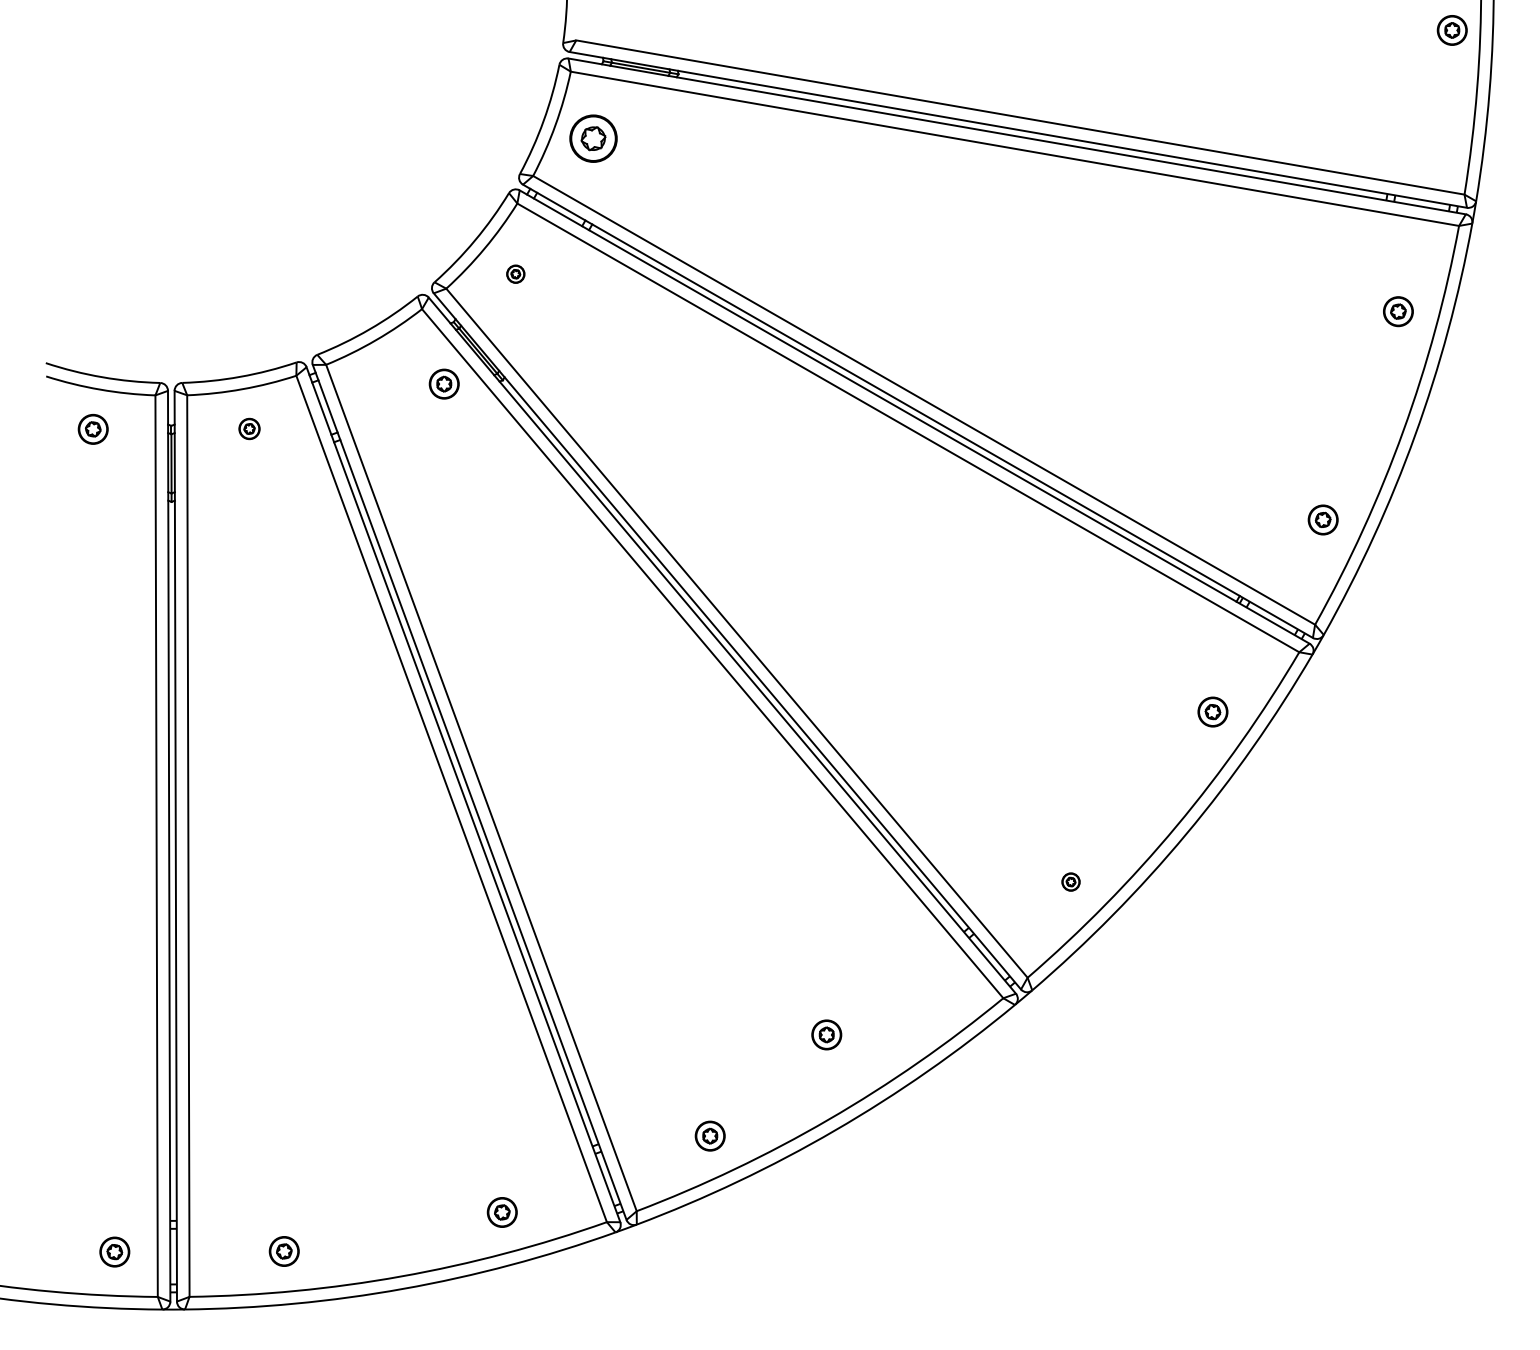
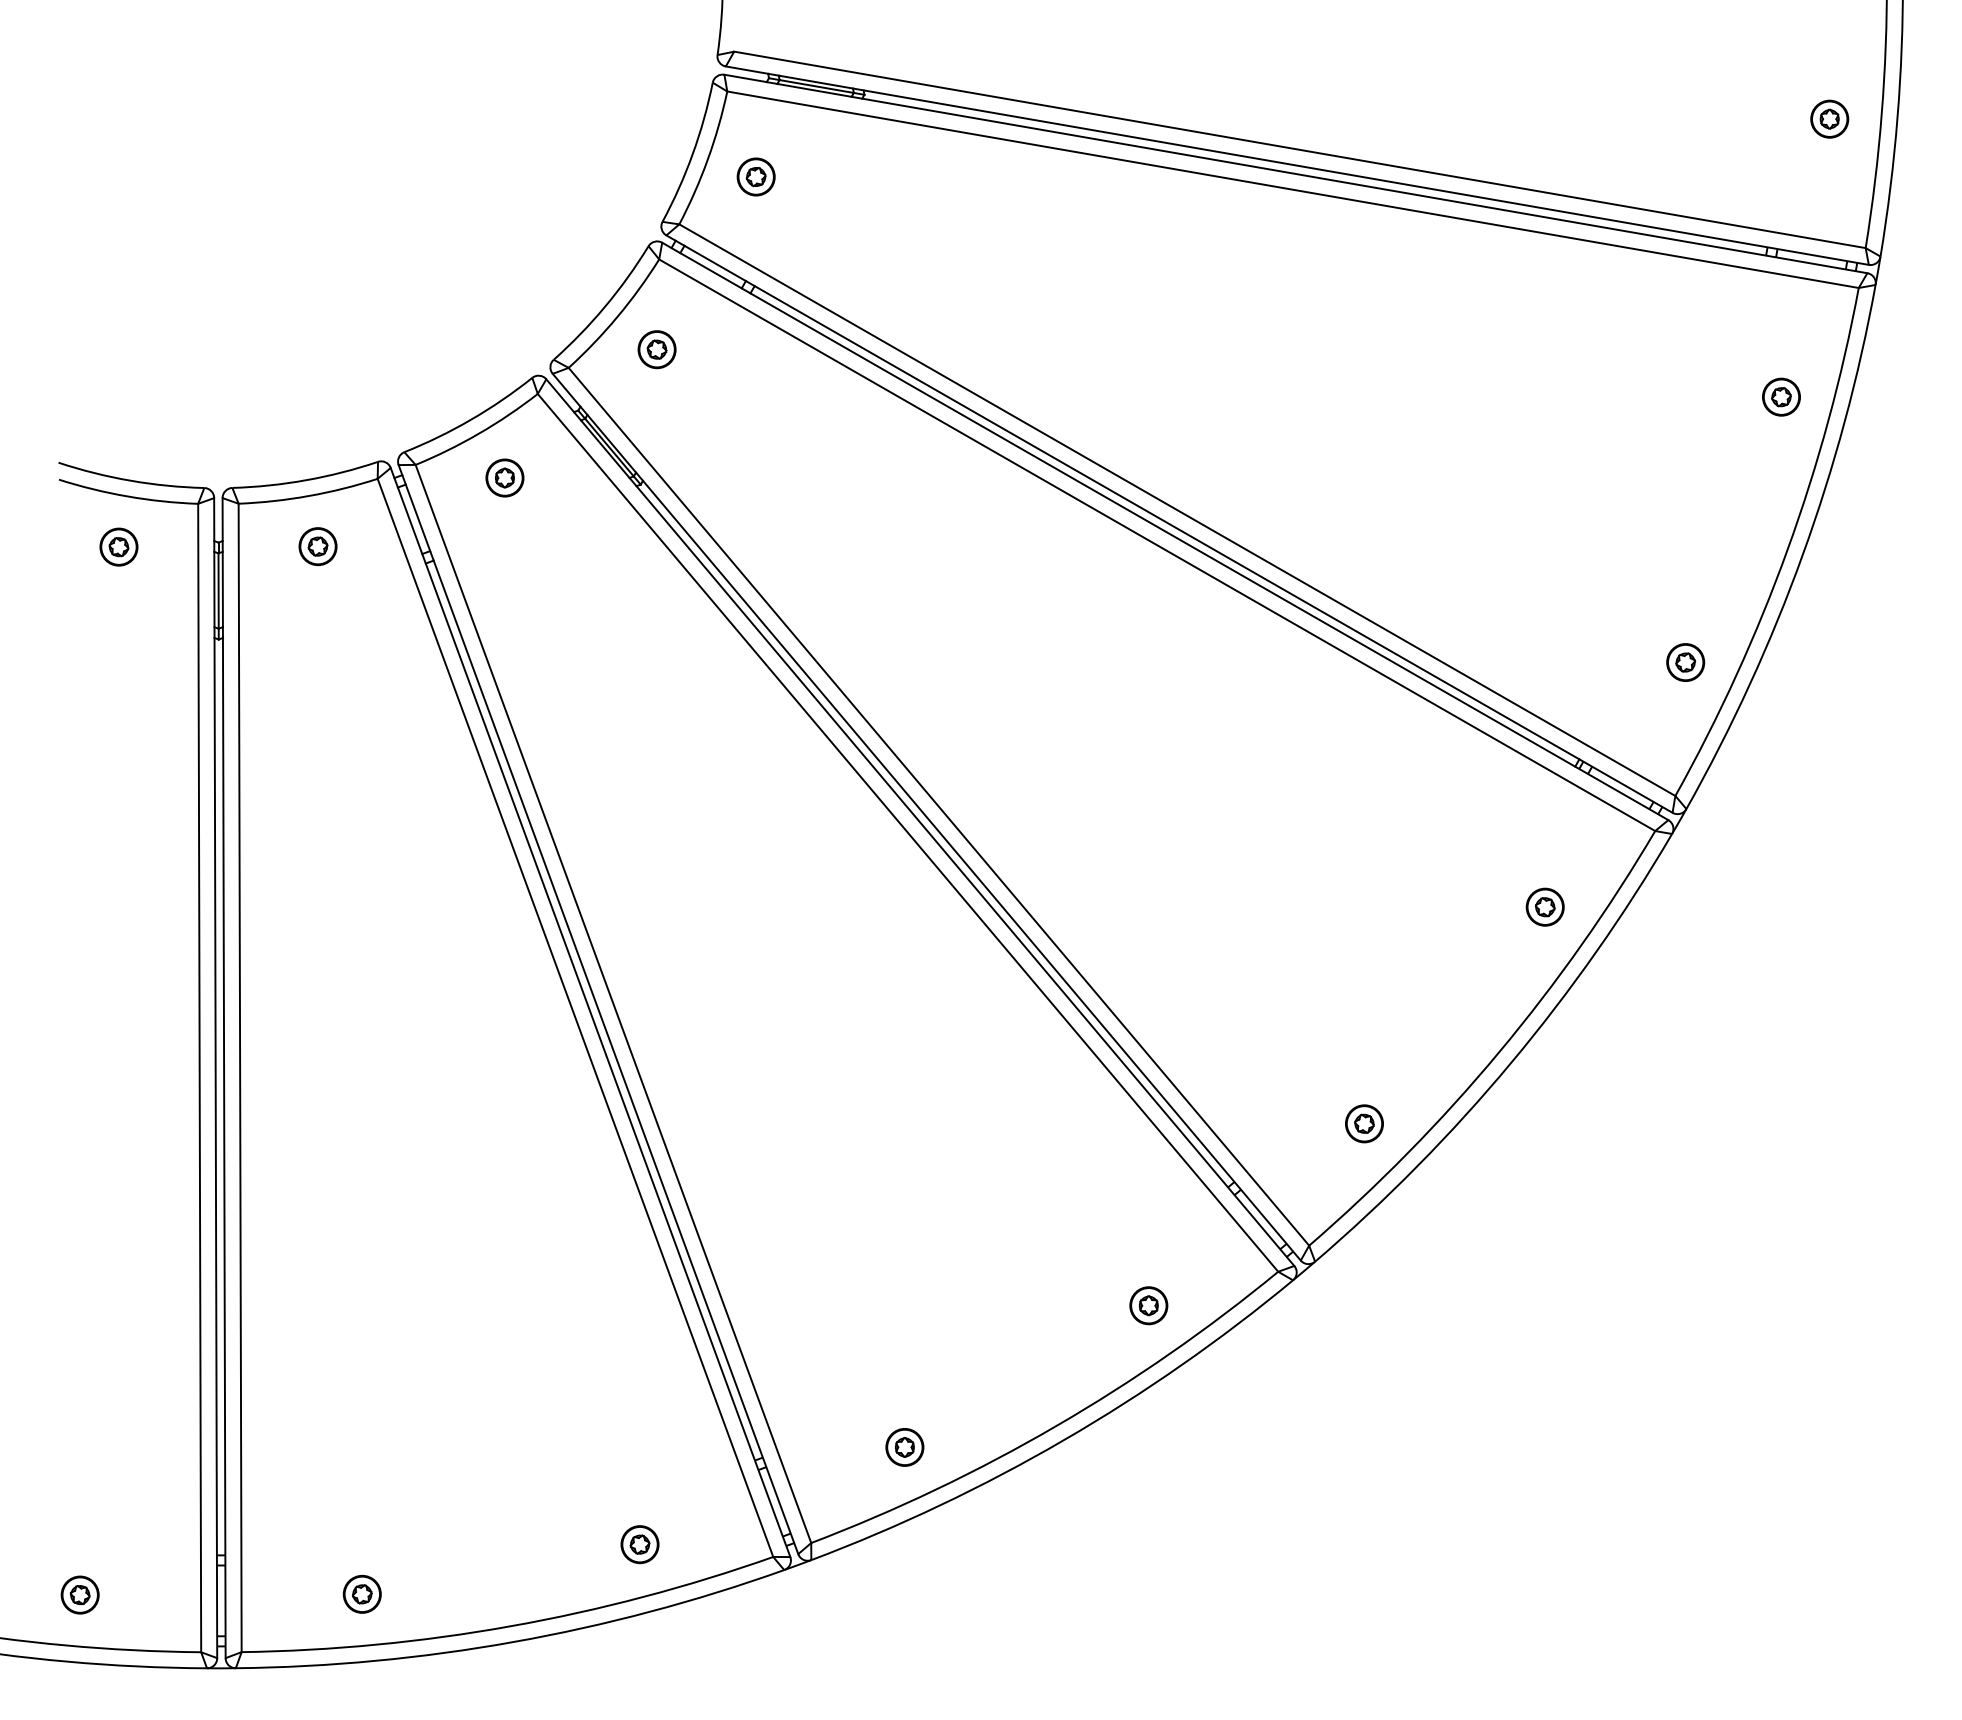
part: (1451, 30) -> (1828, 119), moved
part: (593, 138) -> (756, 176), size x0.62
part: (515, 273) -> (656, 348), size x1.67
part: (443, 383) -> (503, 477), moved
part: (249, 428) -> (317, 546), size x1.43
part: (1070, 881) -> (1363, 1123), size x1.67
part: (826, 1034) -> (1148, 1305), moved
part: (114, 1251) -> (79, 1594), moved

